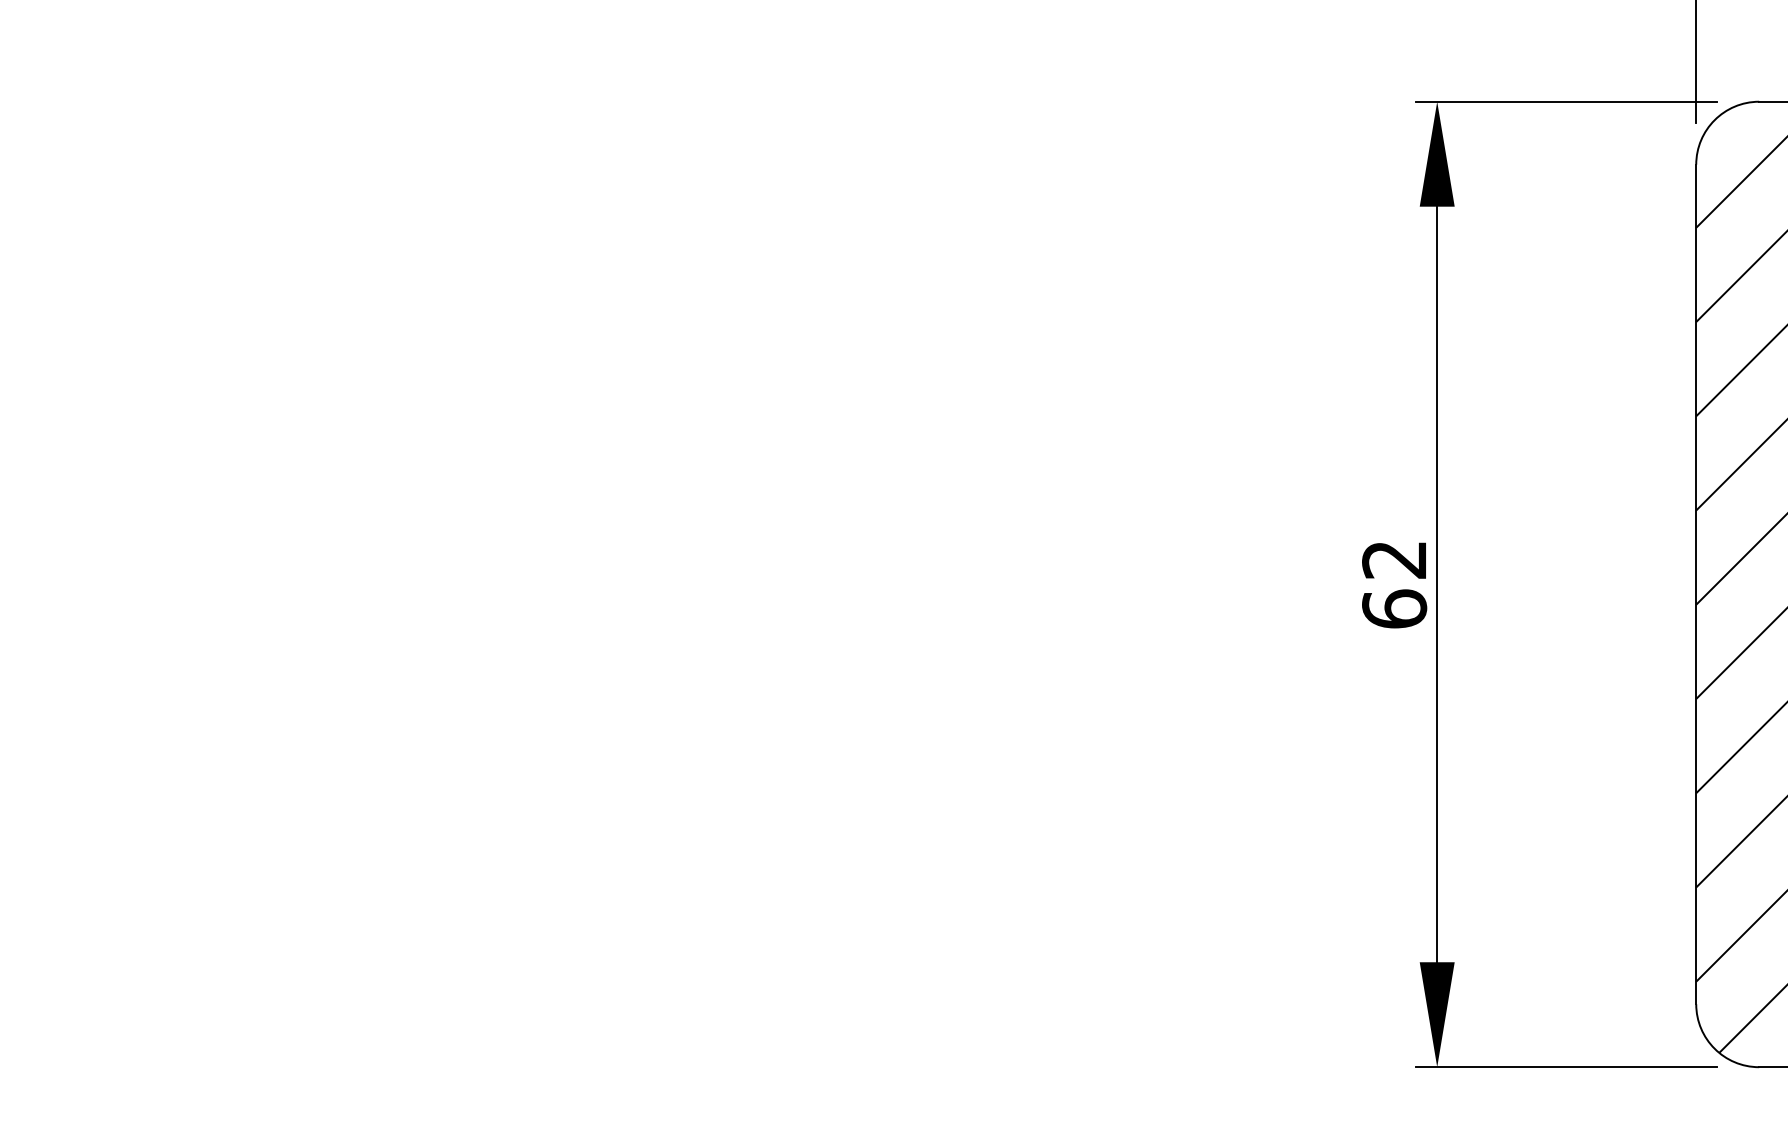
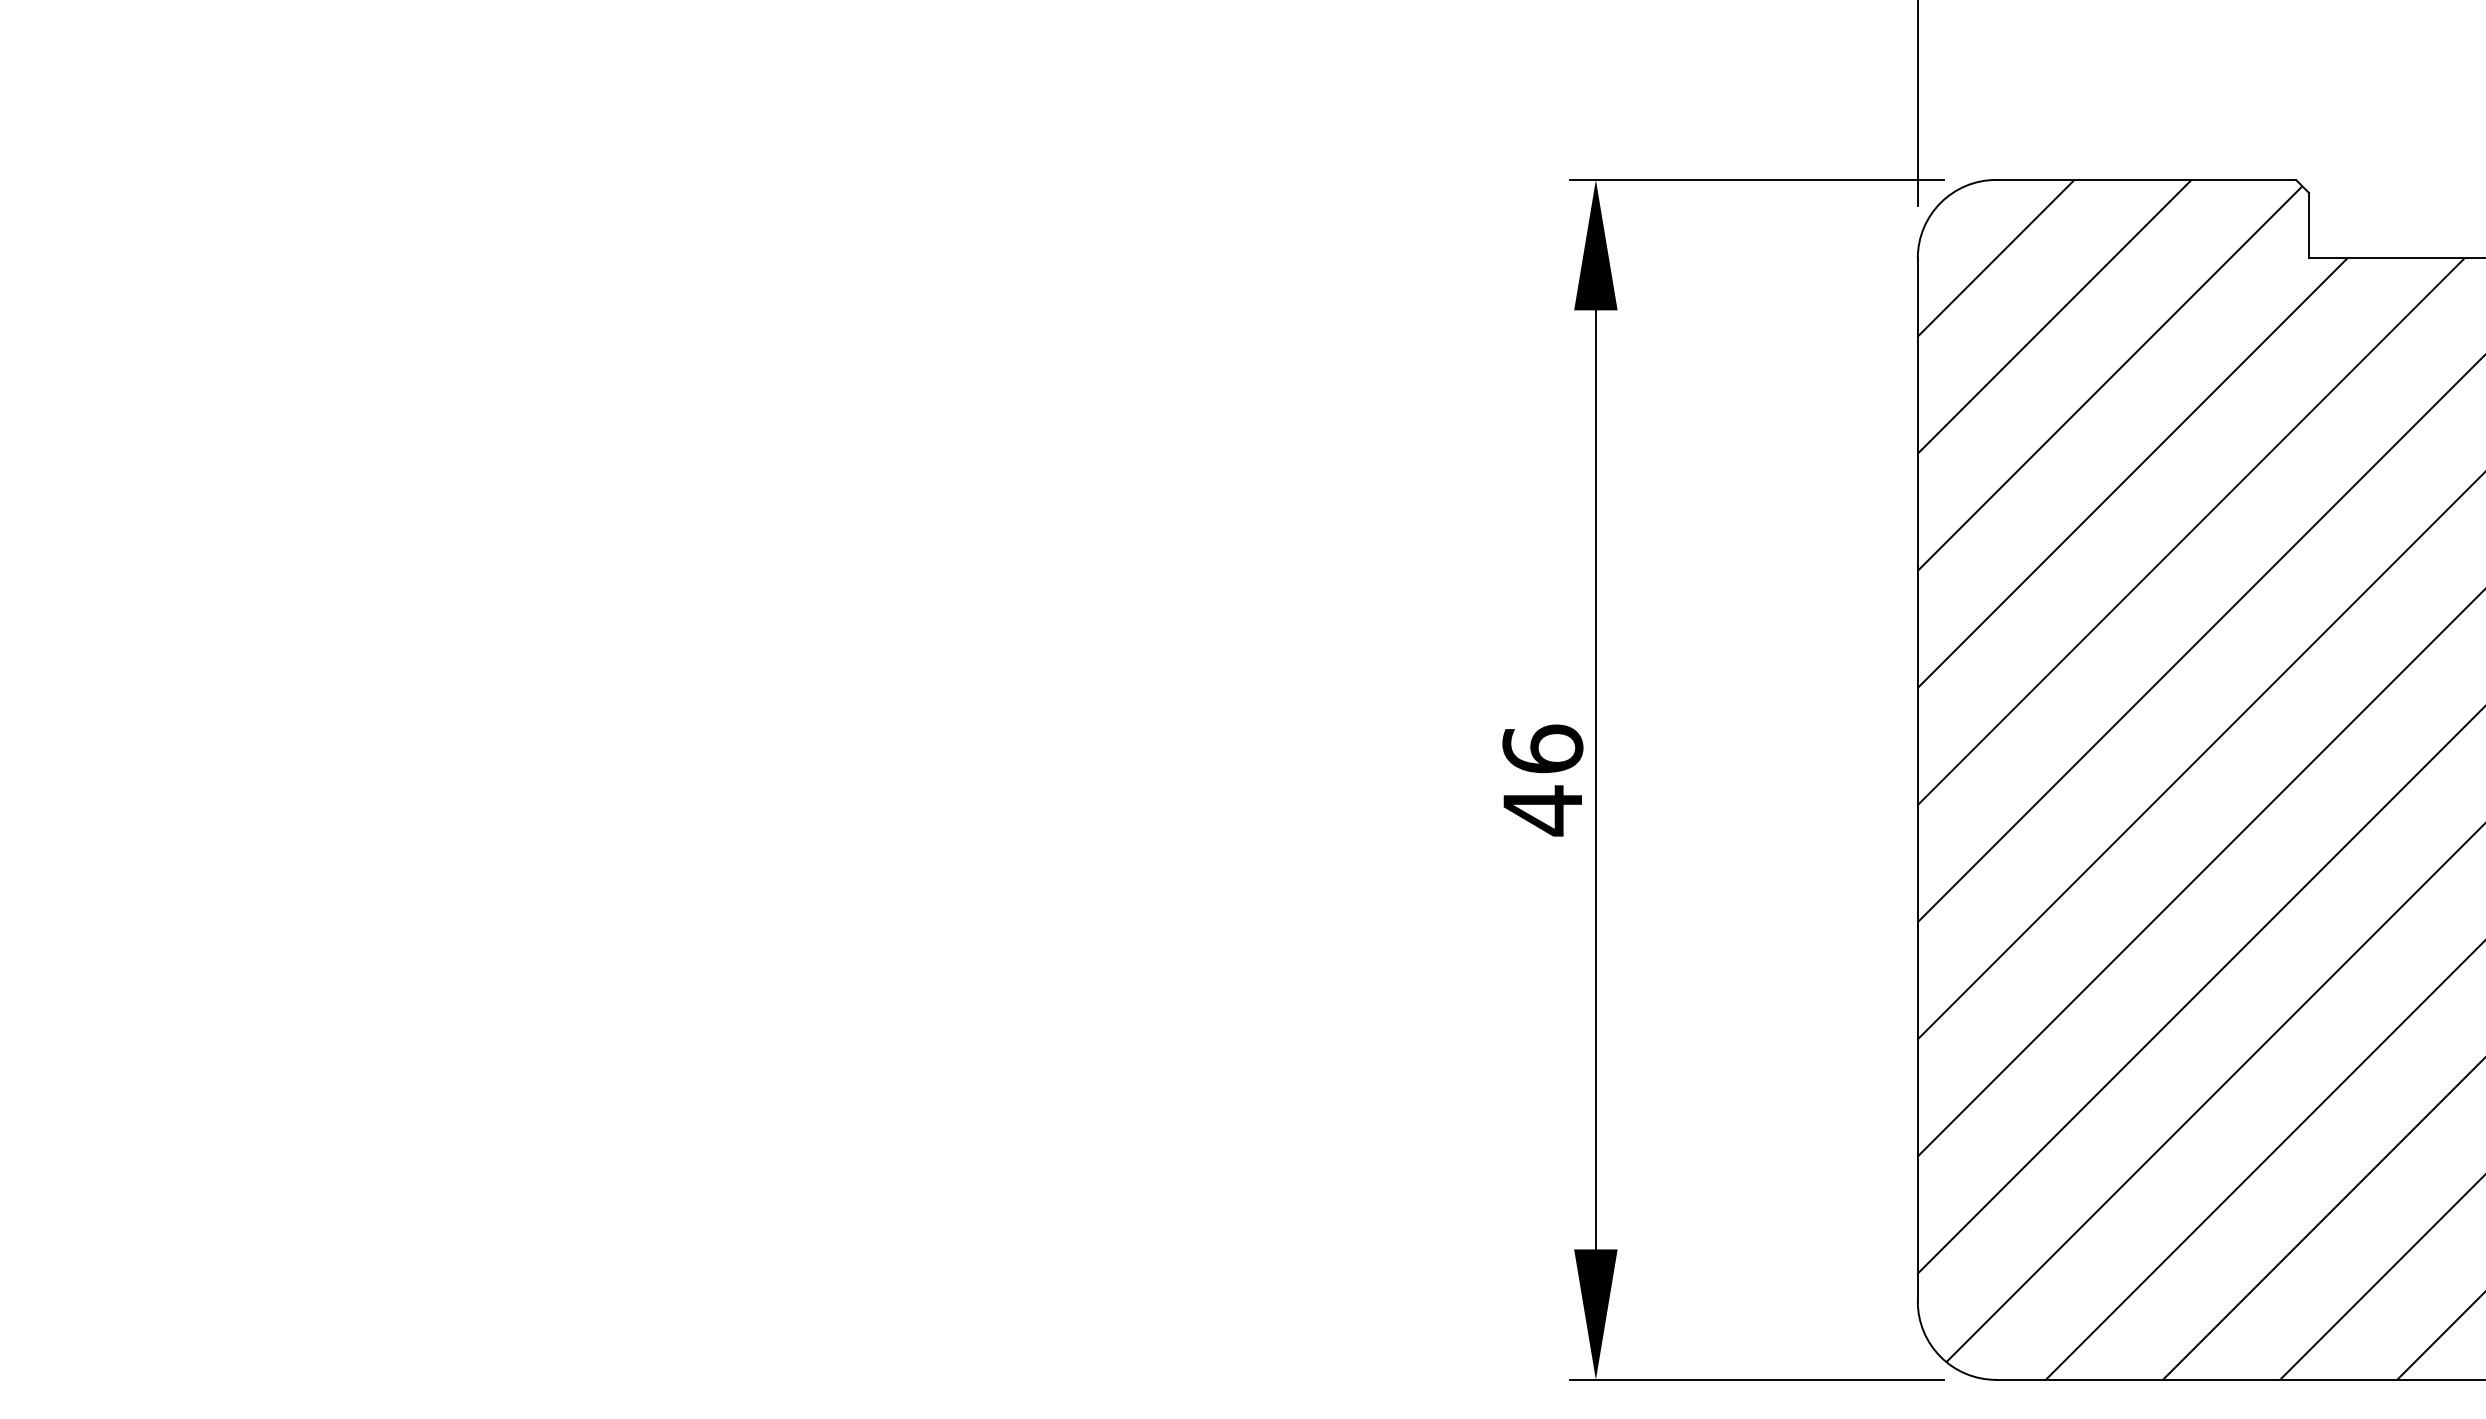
text: (1394, 584) -> (1542, 780), 62 -> 46

